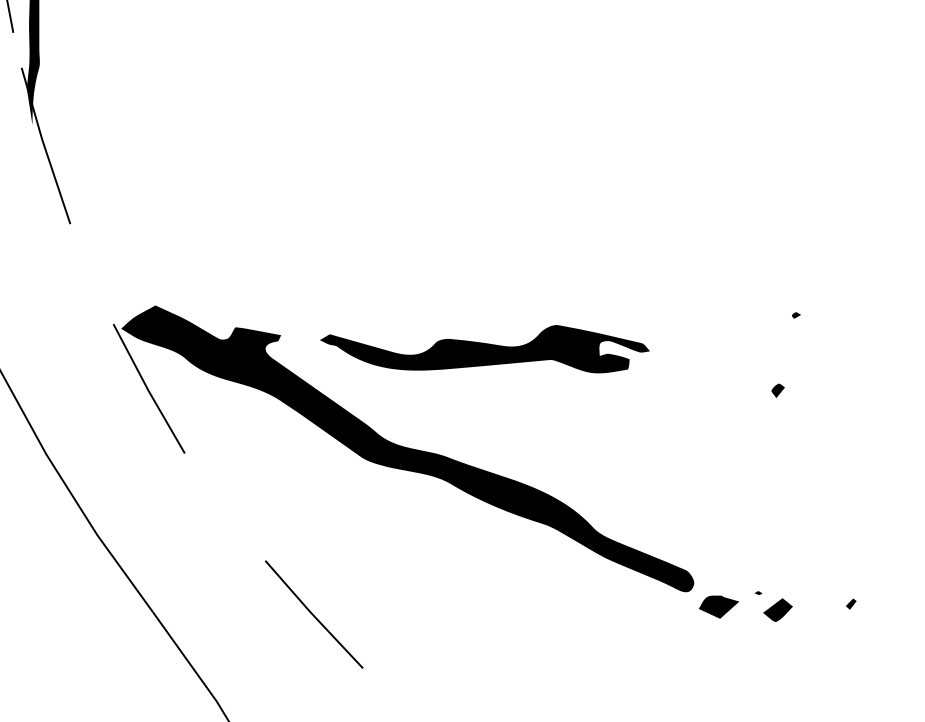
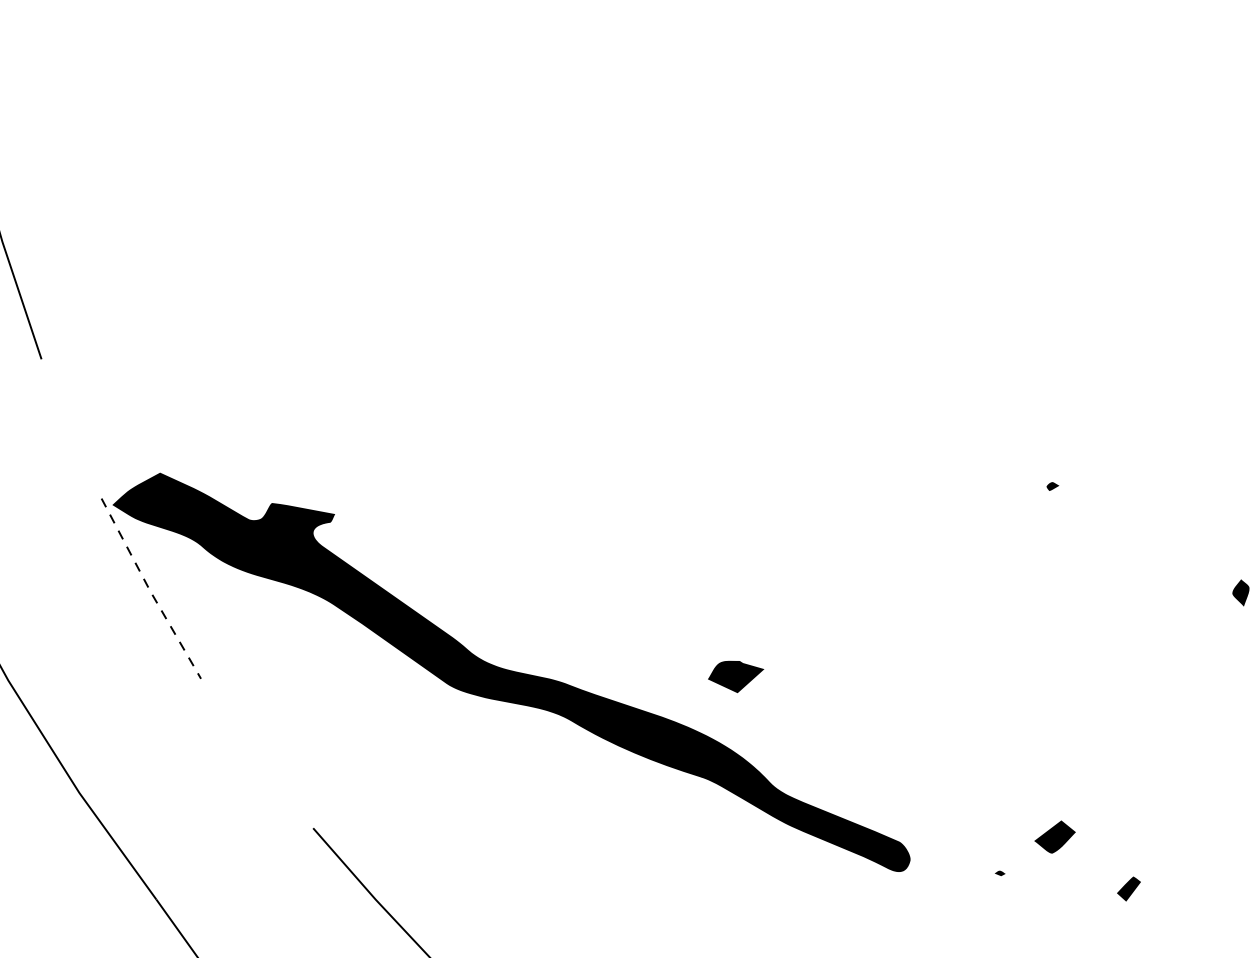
fill: (484, 349) -> (618, 533), removed
line: (148, 390) -> (150, 591), solid -> dashed
part: (777, 390) -> (1026, 591), removed
part: (851, 603) -> (1129, 887), size x1.6
part: (718, 606) -> (735, 676), moved
part: (777, 609) -> (1054, 836), moved

